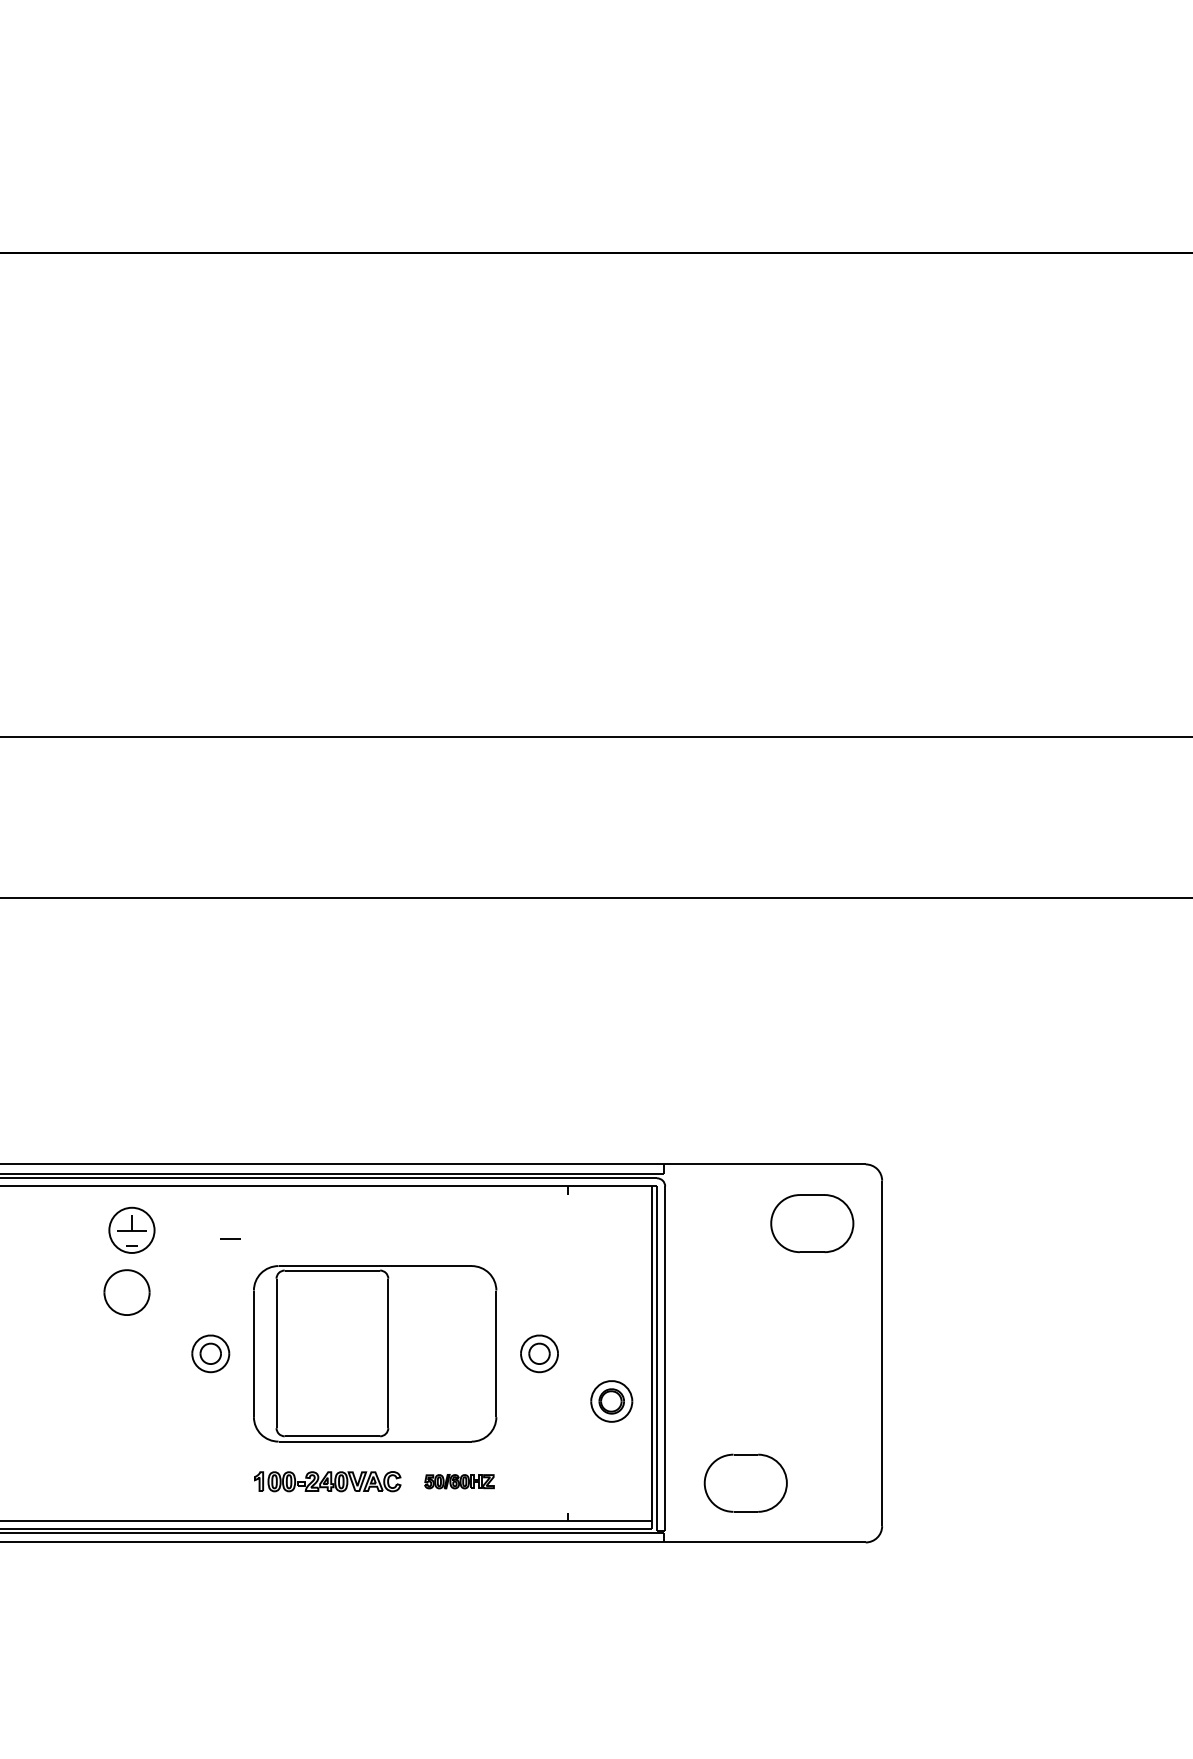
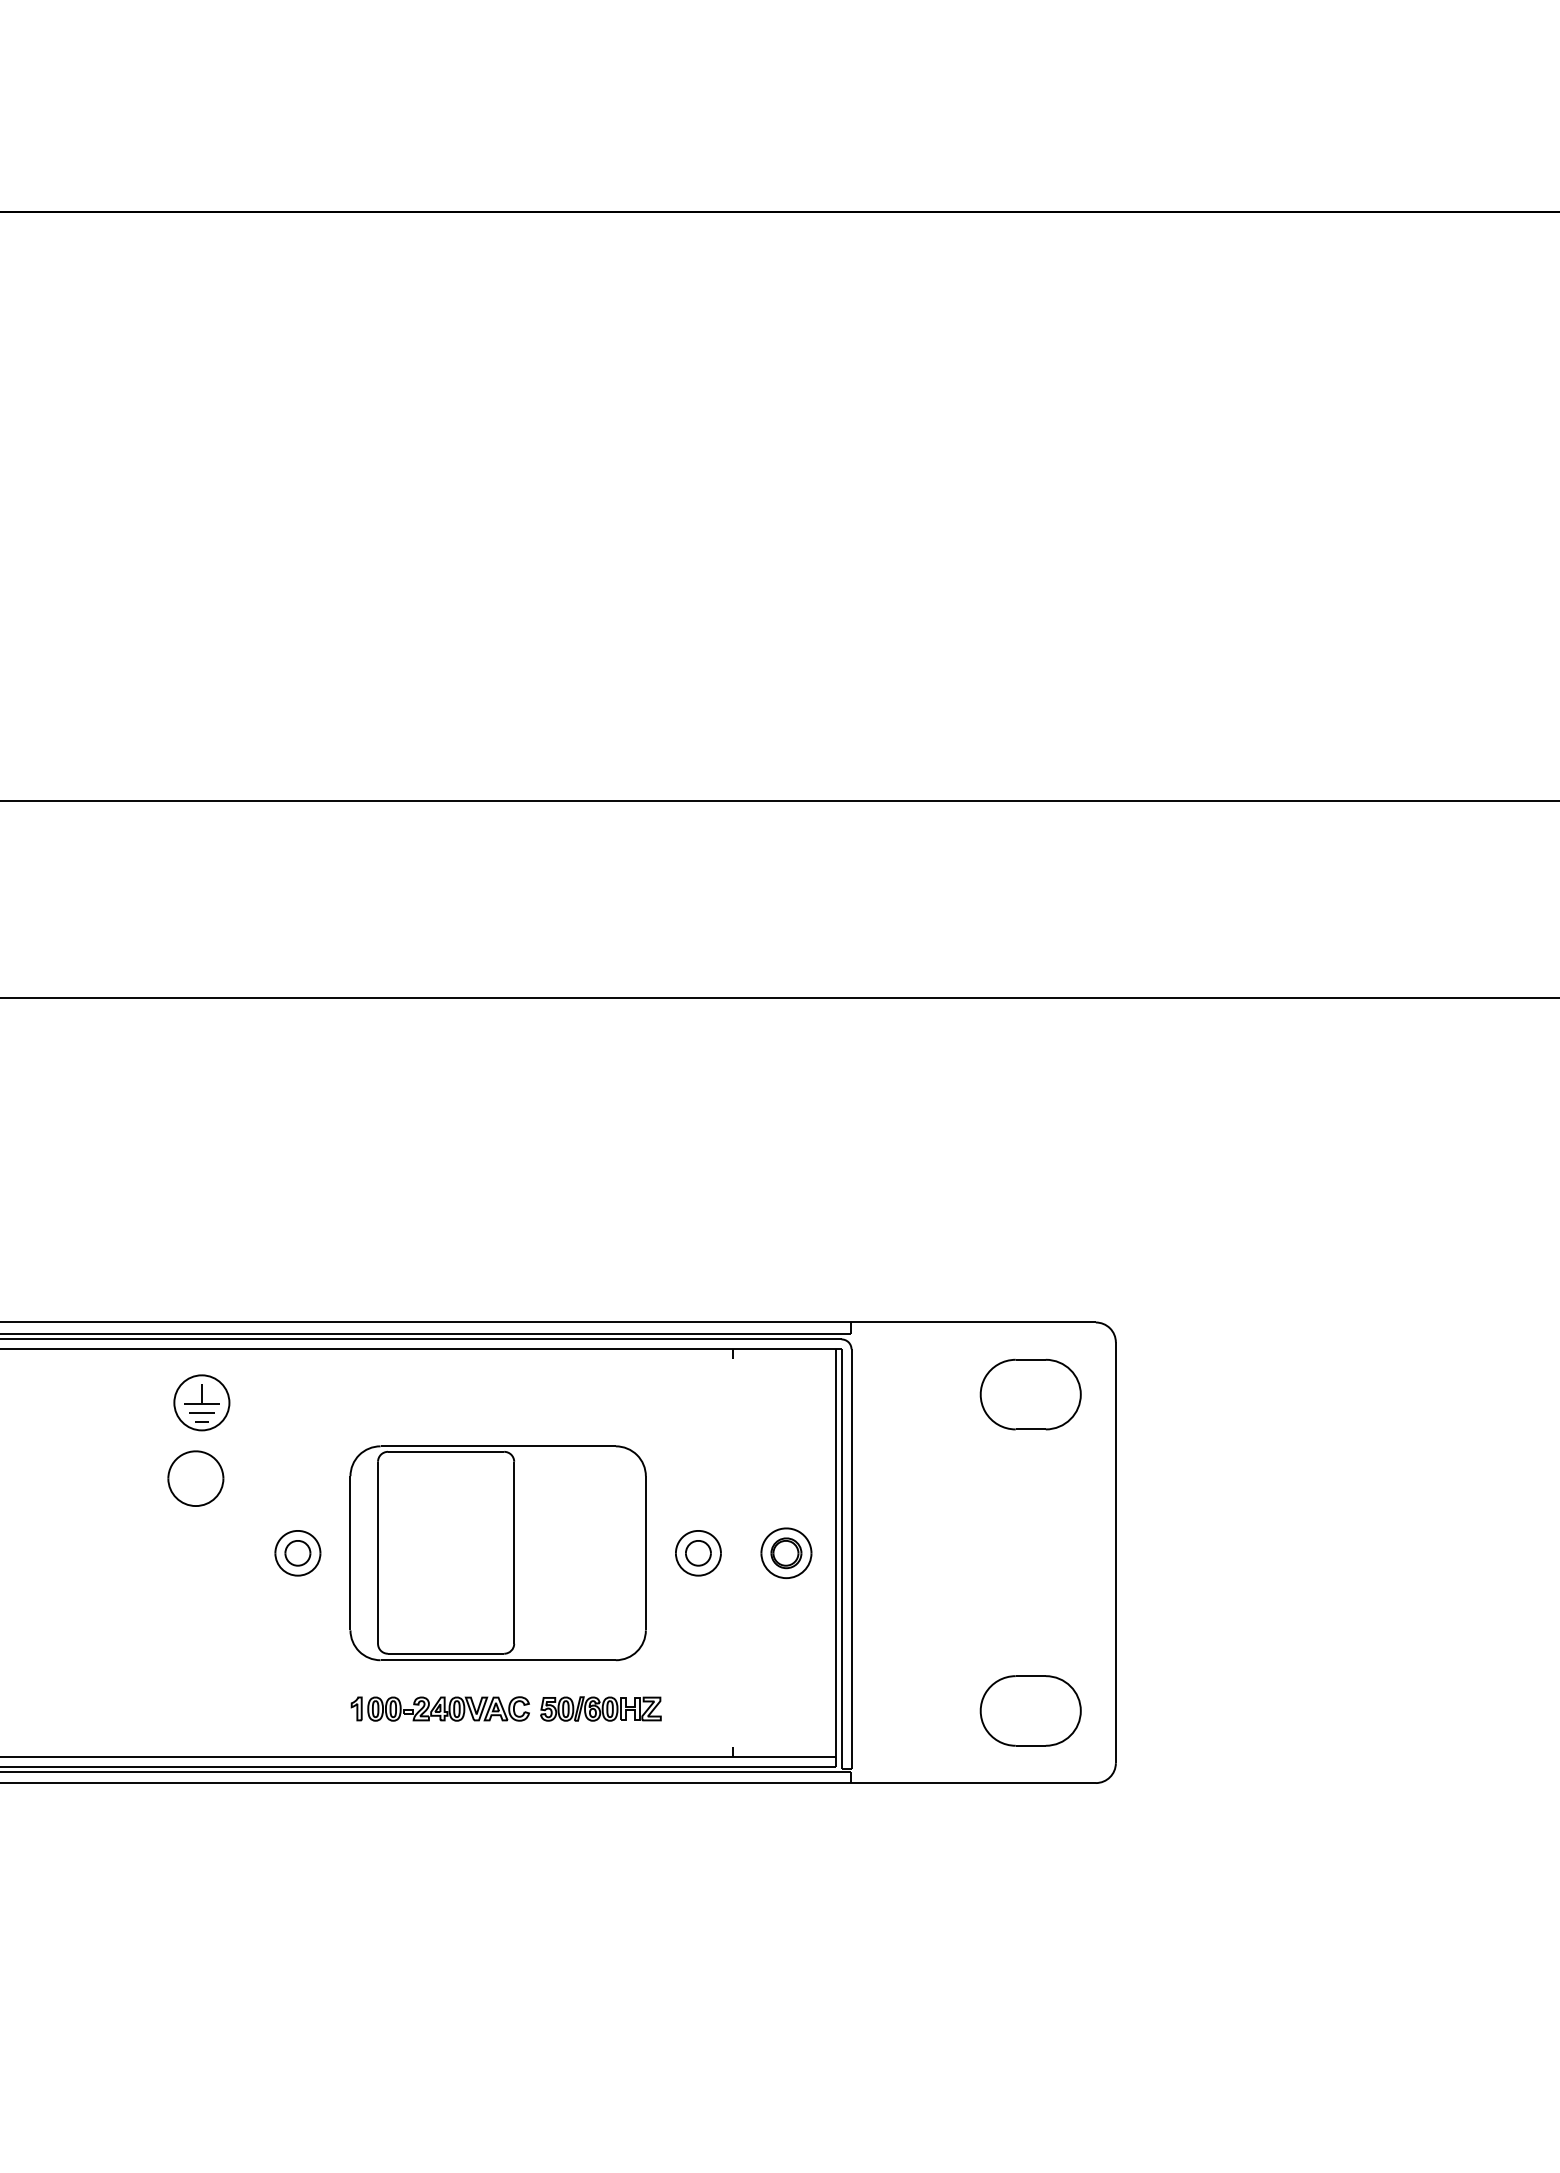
line: (230, 1238) -> (201, 1412), moved
part: (611, 1400) -> (786, 1552), moved
part: (459, 1481) -> (600, 1708), size x1.43
part: (745, 1482) -> (1030, 1710), moved

